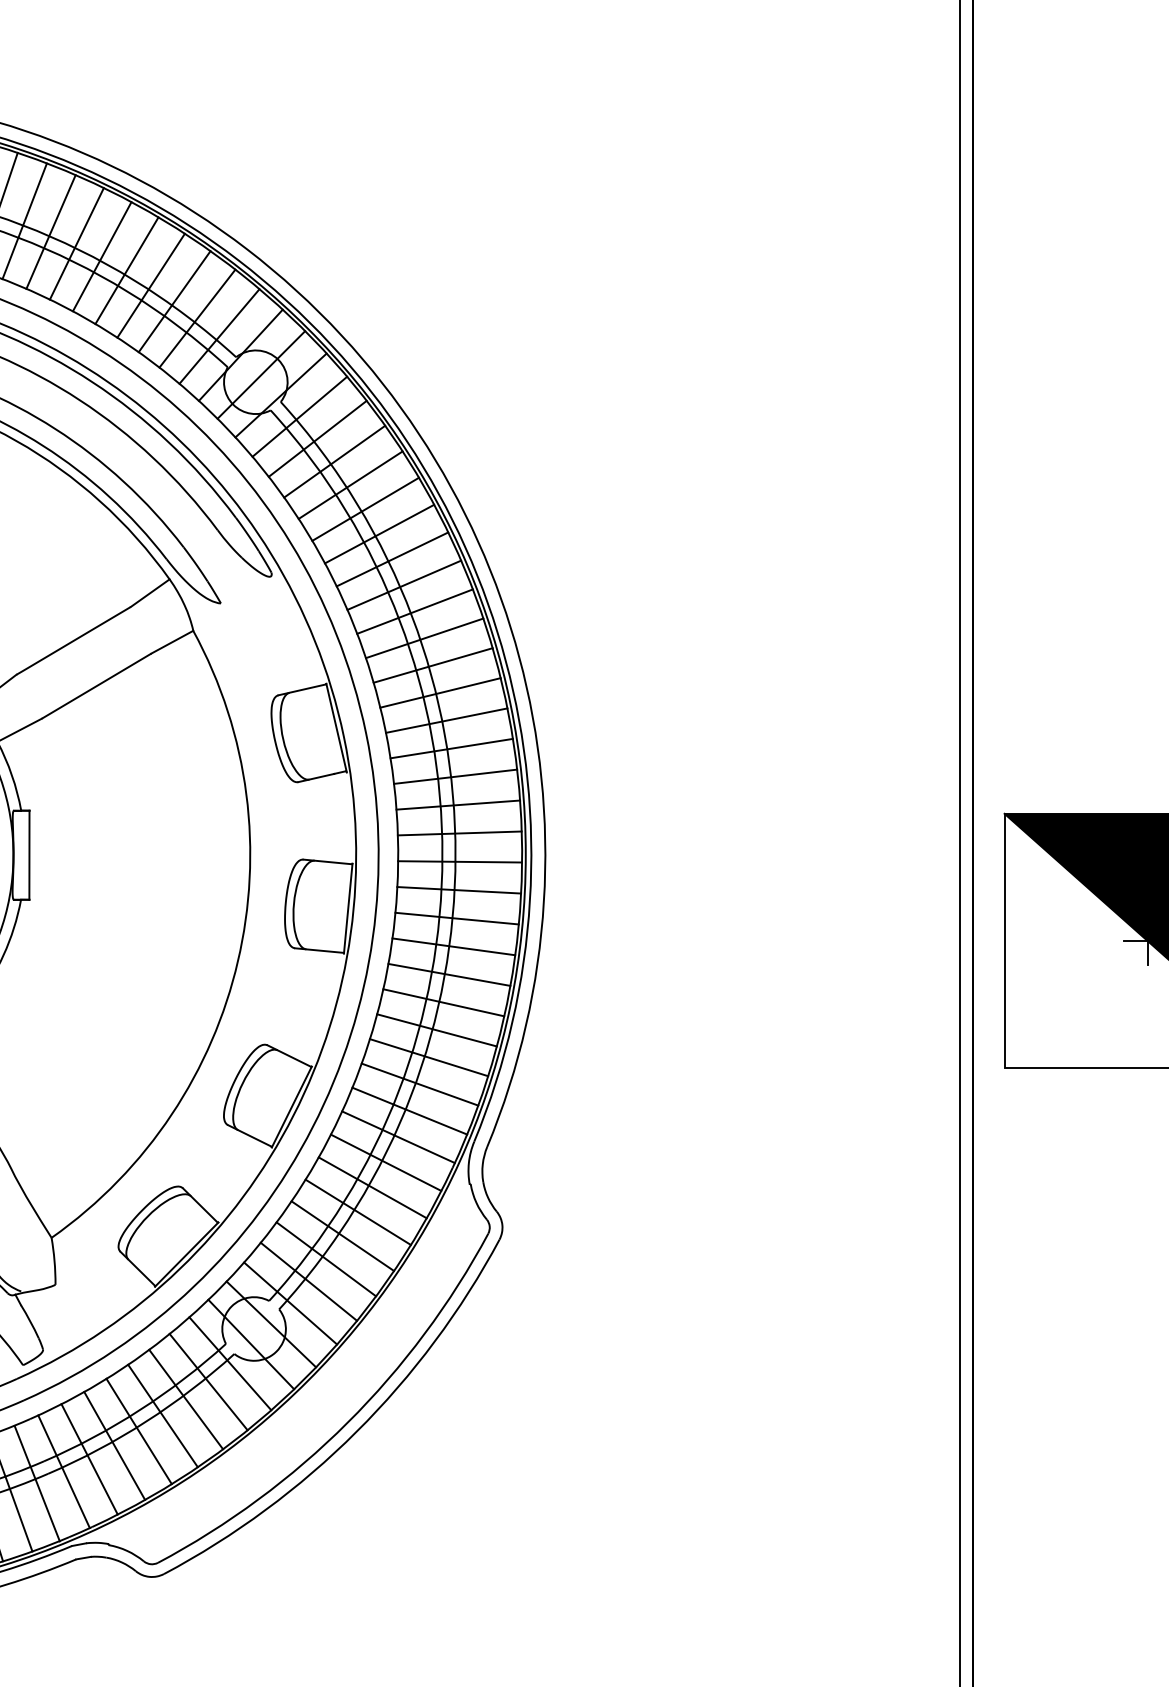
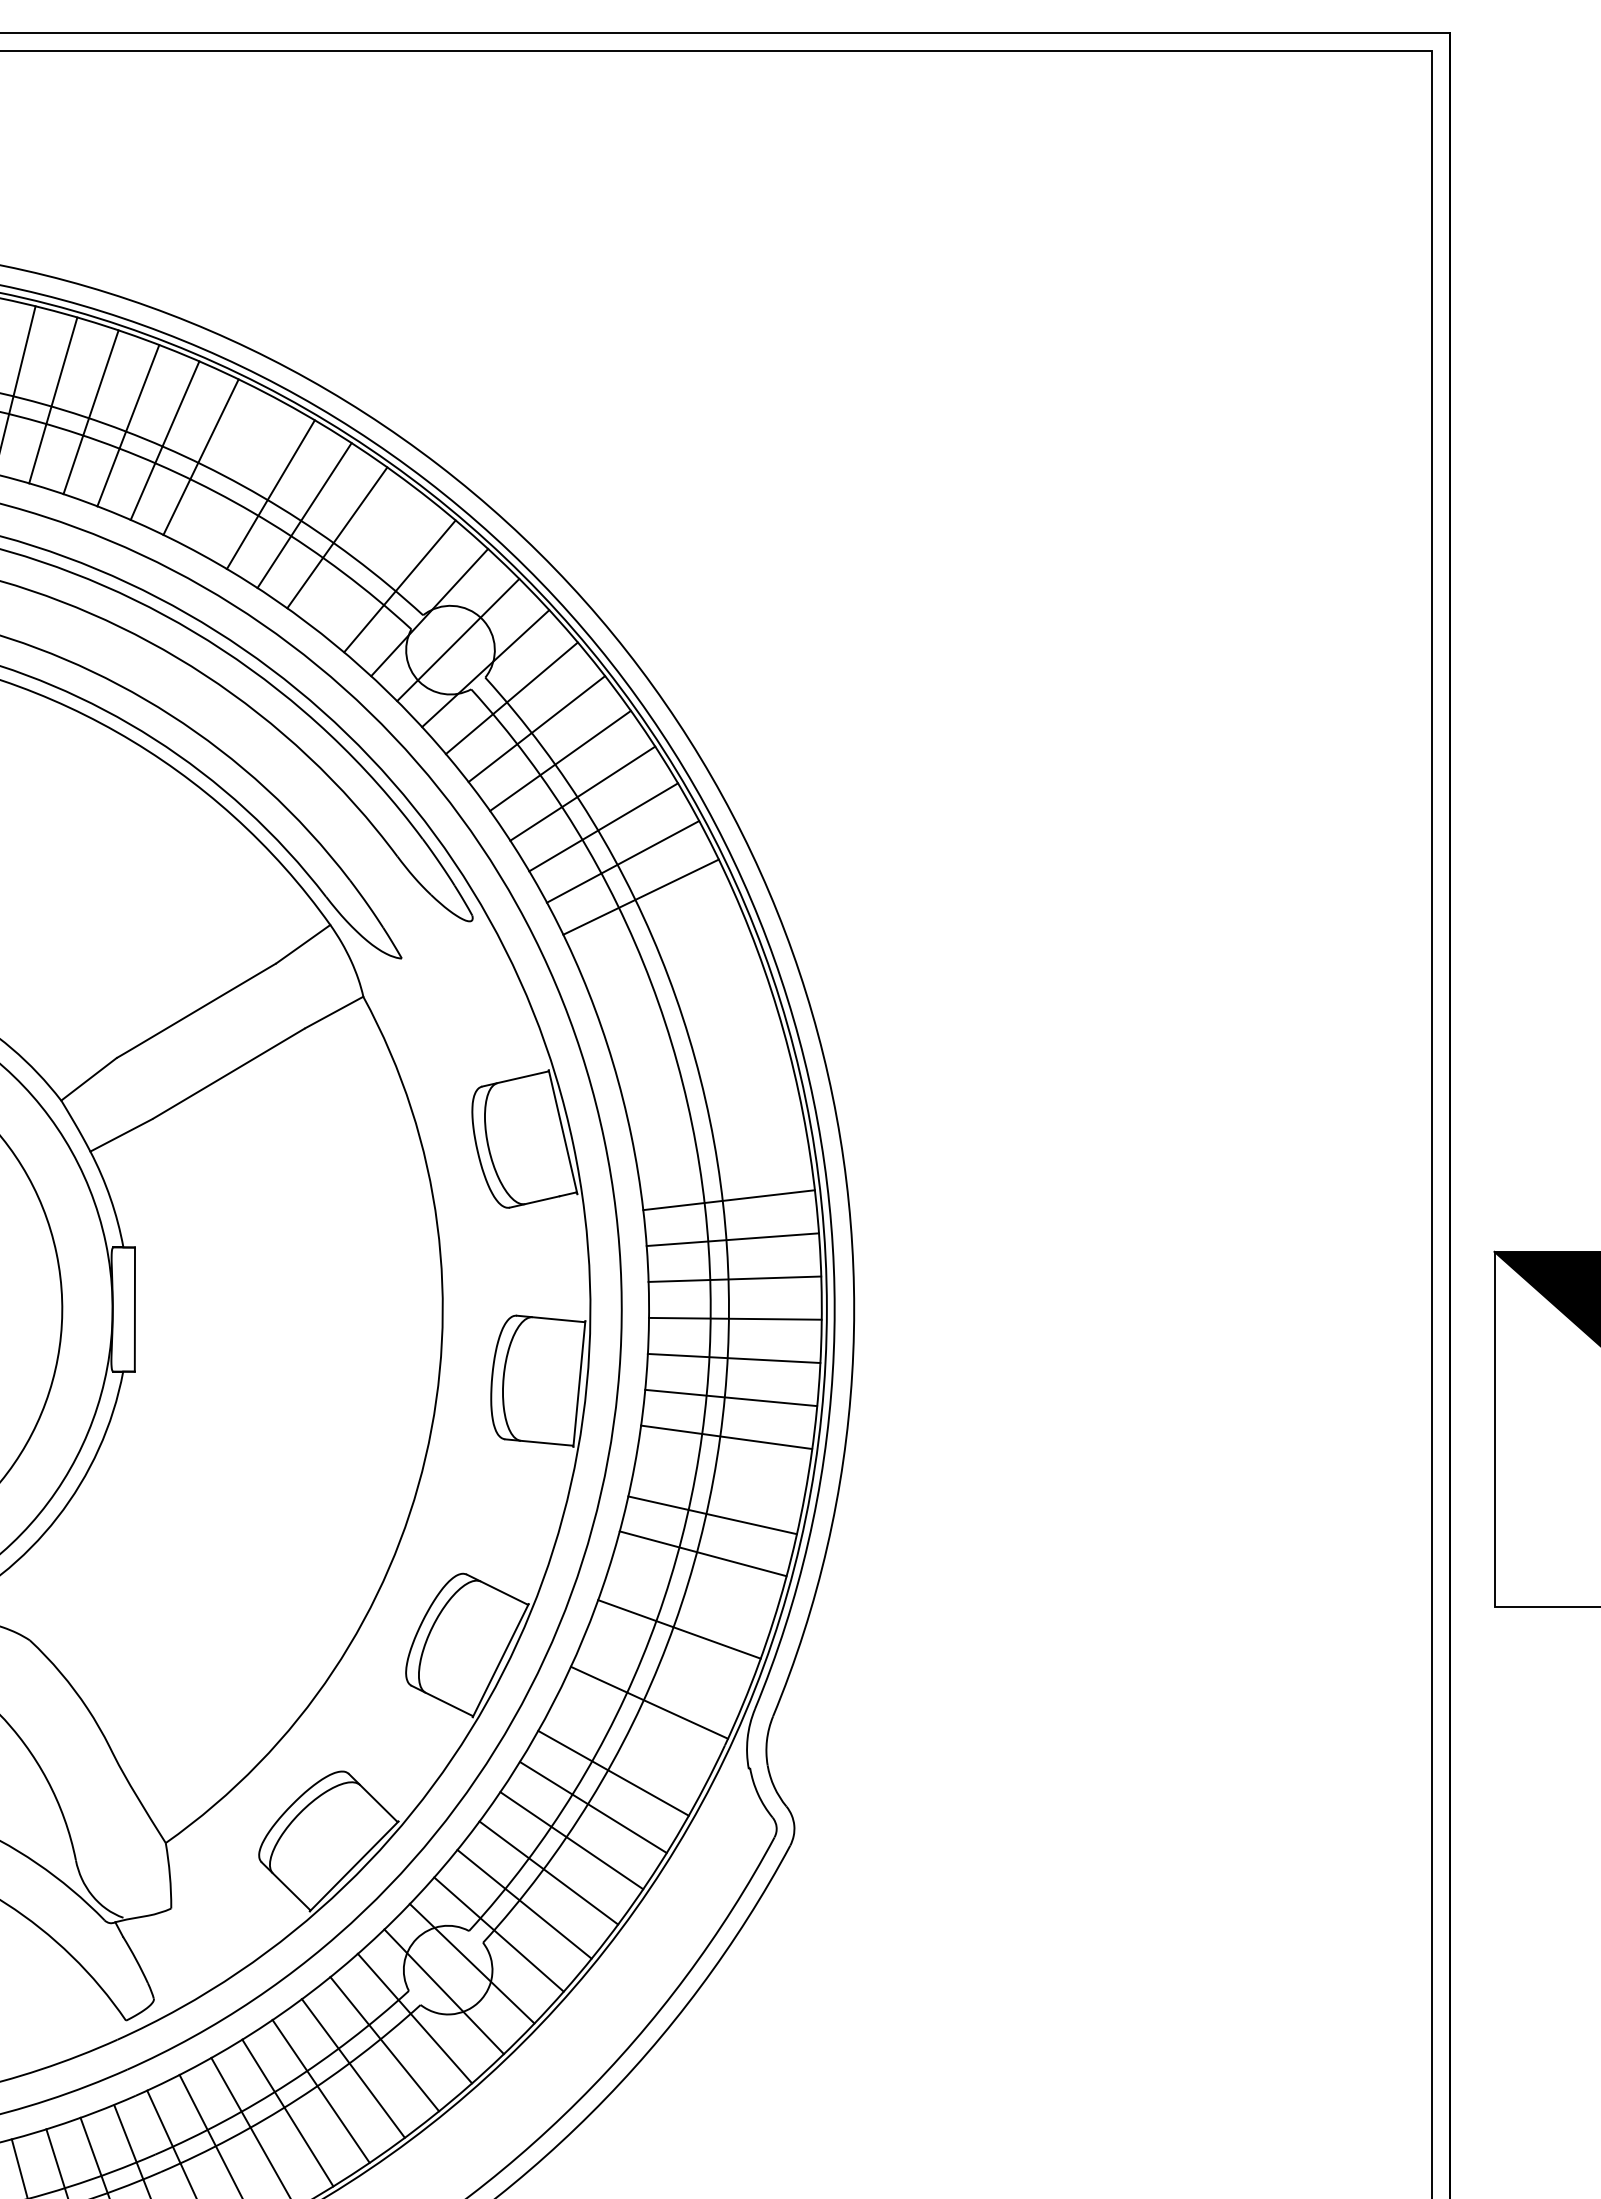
line: (101, 256) -> (235, 474), removed
line: (197, 318) -> (369, 561), removed
line: (404, 584) -> (657, 932), removed
line: (414, 611) -> (671, 969), removed
line: (424, 638) -> (685, 1007), removed
line: (432, 665) -> (696, 1045), removed
line: (440, 692) -> (707, 1082), removed
line: (446, 720) -> (716, 1121), removed
line: (451, 748) -> (723, 1160), removed
line: (449, 974) -> (720, 1475), removed
line: (428, 1057) -> (691, 1591), removed
line: (409, 1110) -> (664, 1665), removed
line: (386, 1162) -> (632, 1737), removed

